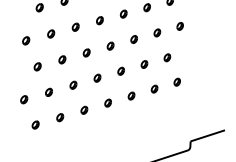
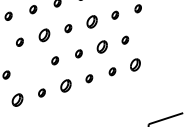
part: (133, 39) -> (91, 21), size x1.6
part: (86, 52) -> (44, 34), size x1.6
part: (144, 64) -> (102, 47), size x1.6
part: (176, 81) -> (134, 64), size x1.6
part: (73, 84) -> (31, 67), removed
part: (107, 102) -> (65, 85), size x1.6
part: (60, 117) -> (18, 100), size x1.6

